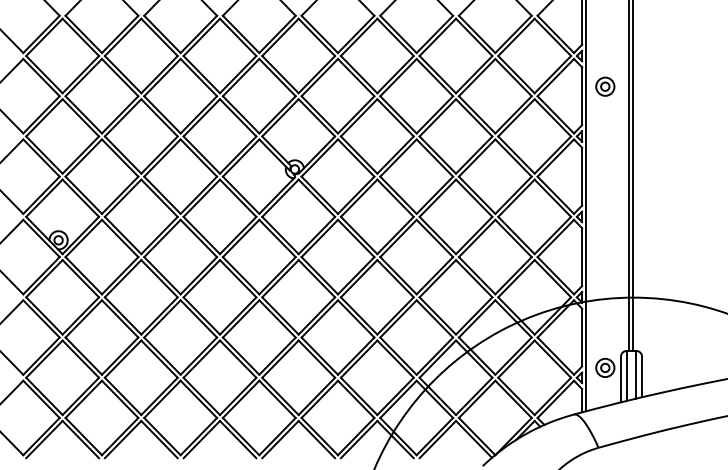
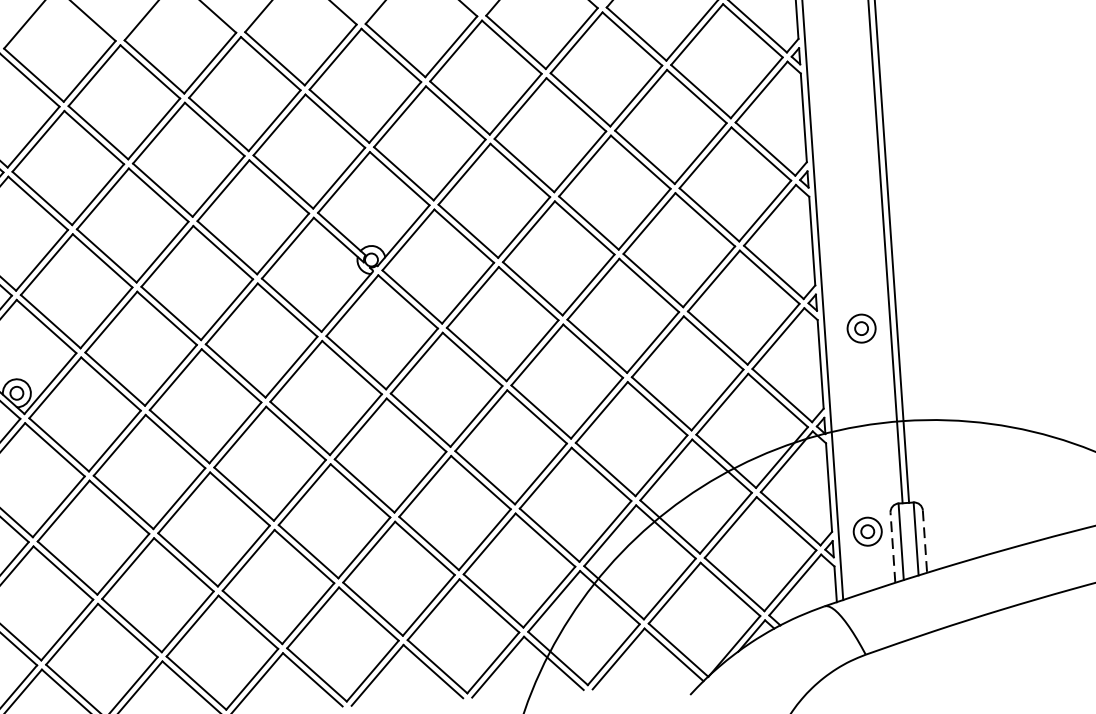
part: (605, 86) -> (861, 328), moved
line: (642, 377) -> (925, 542), solid -> dashed
line: (620, 379) -> (892, 547), solid -> dashed

